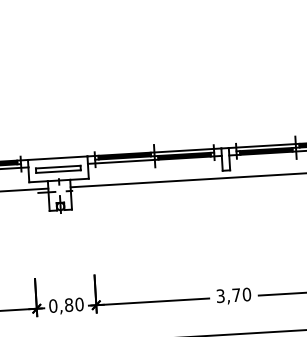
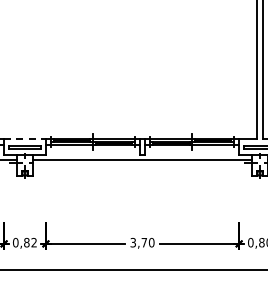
line: (58, 158) -> (25, 139), solid -> dashed
text: (79, 304) -> (34, 242), 0,80 -> 0,82

